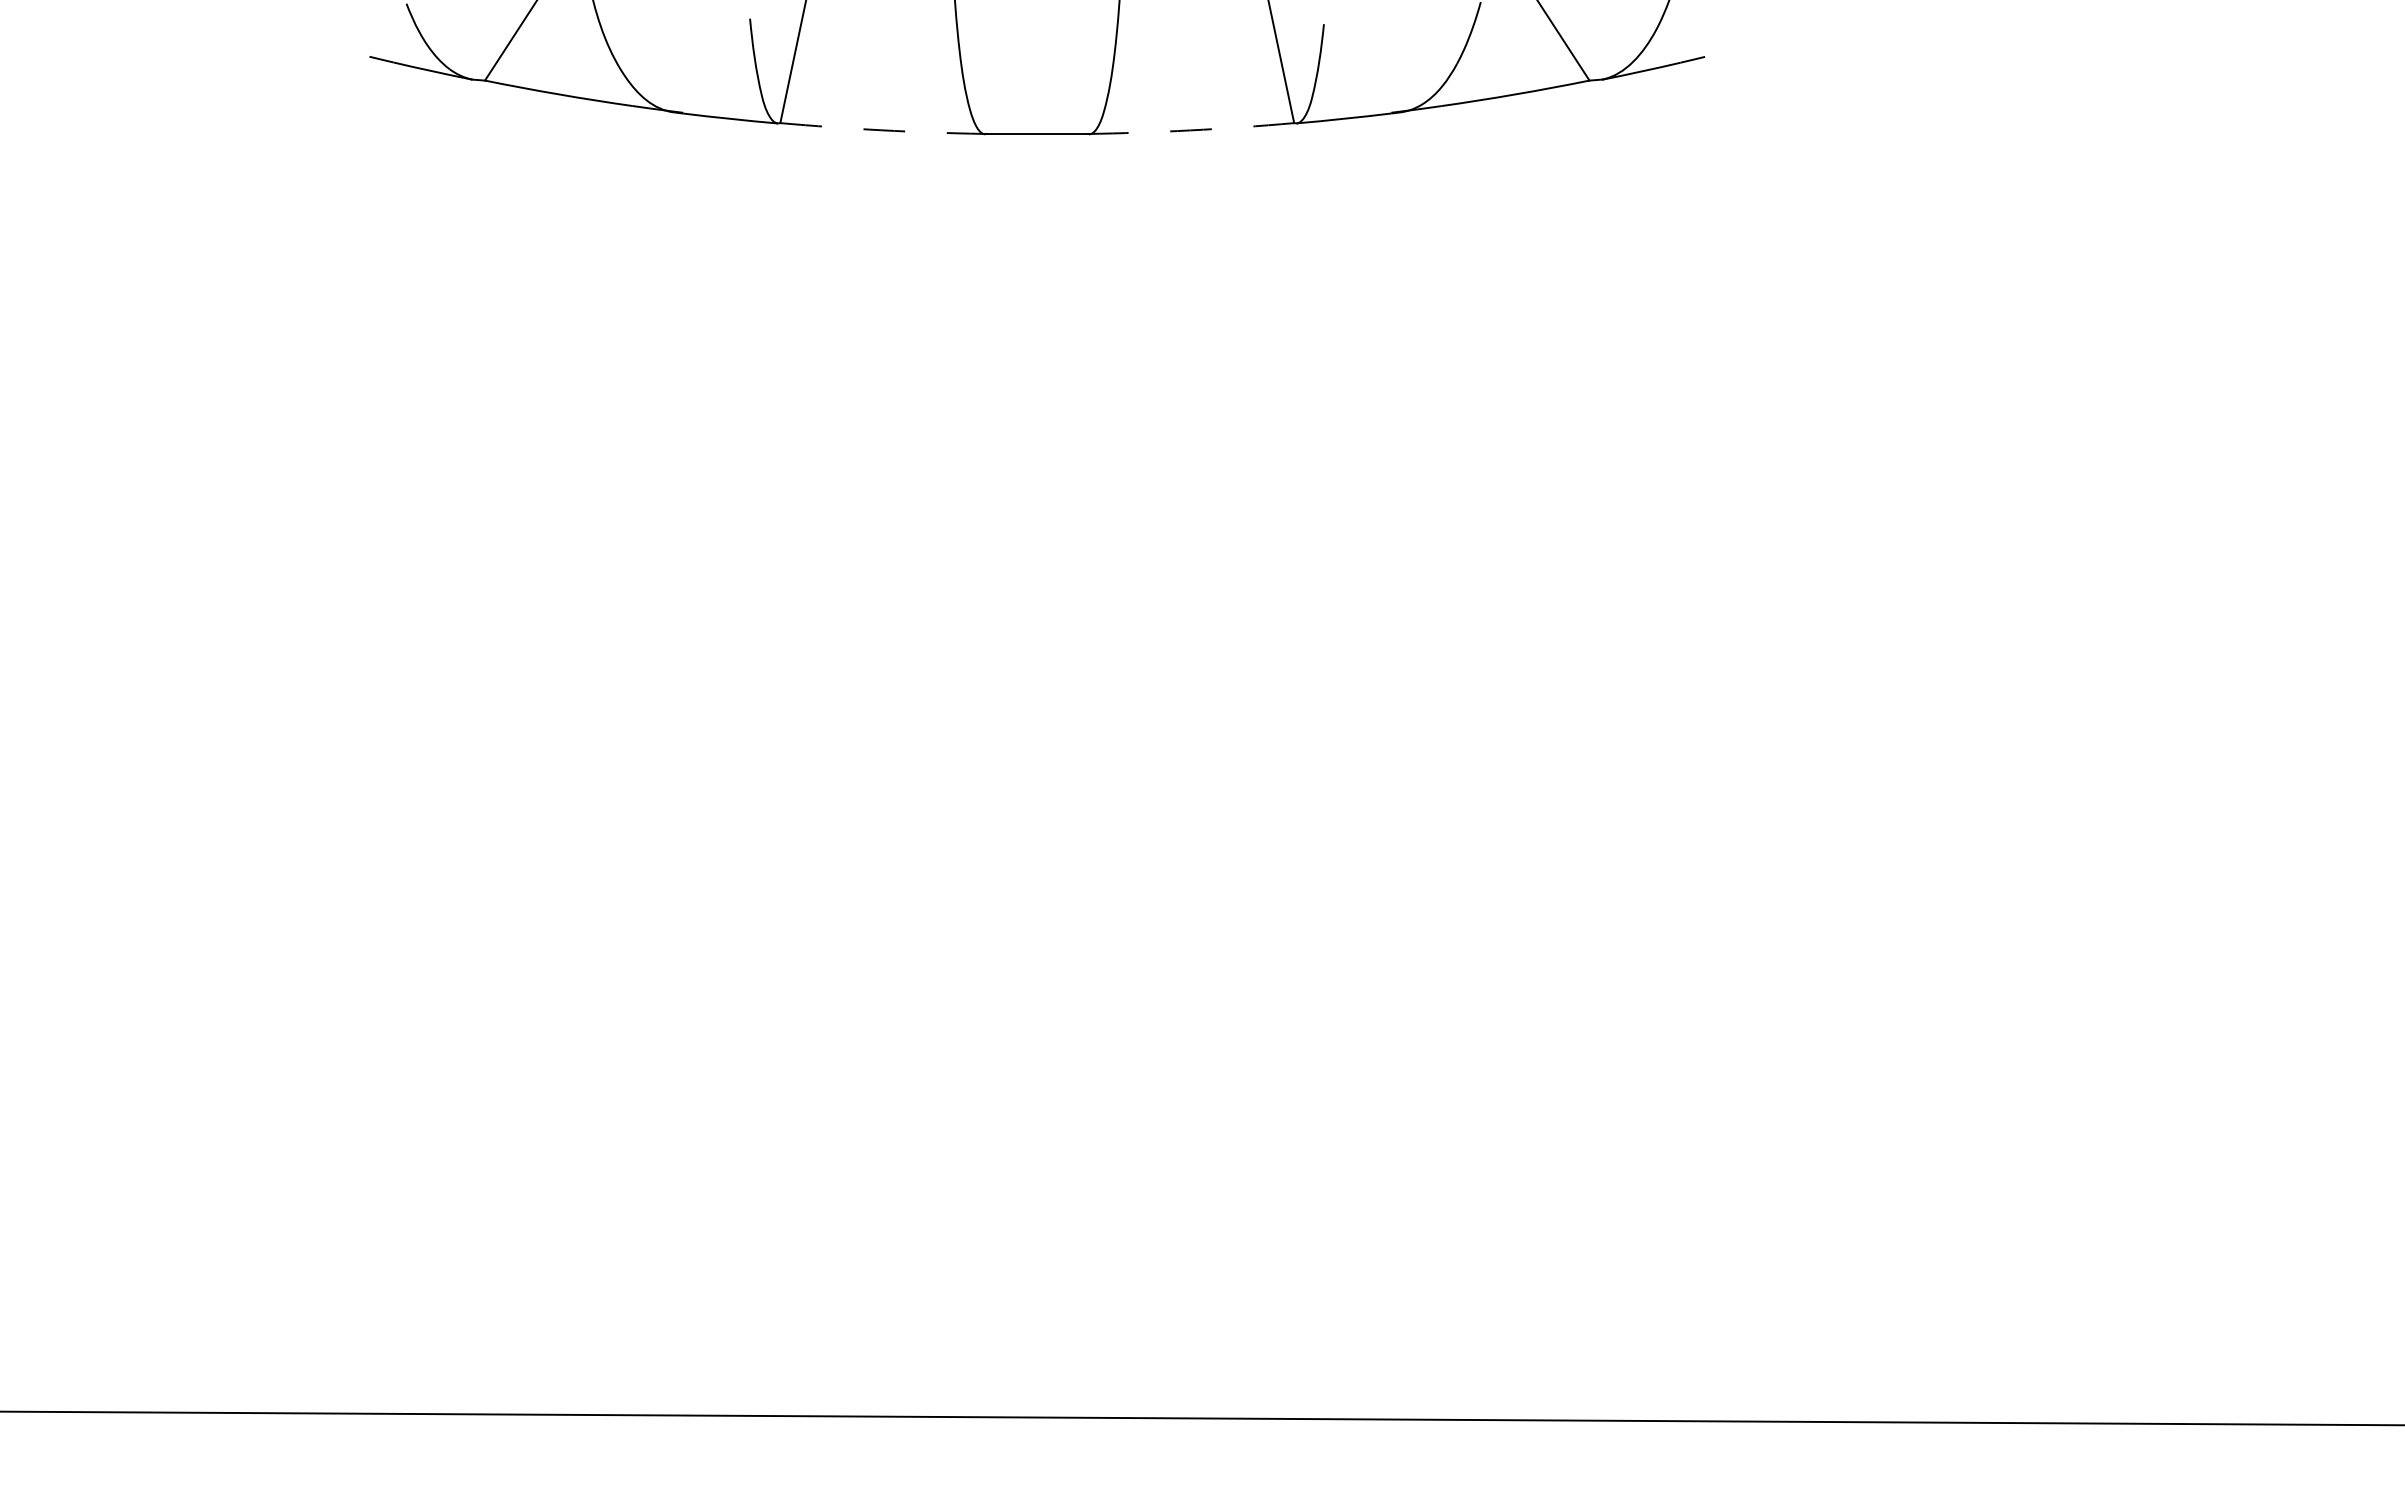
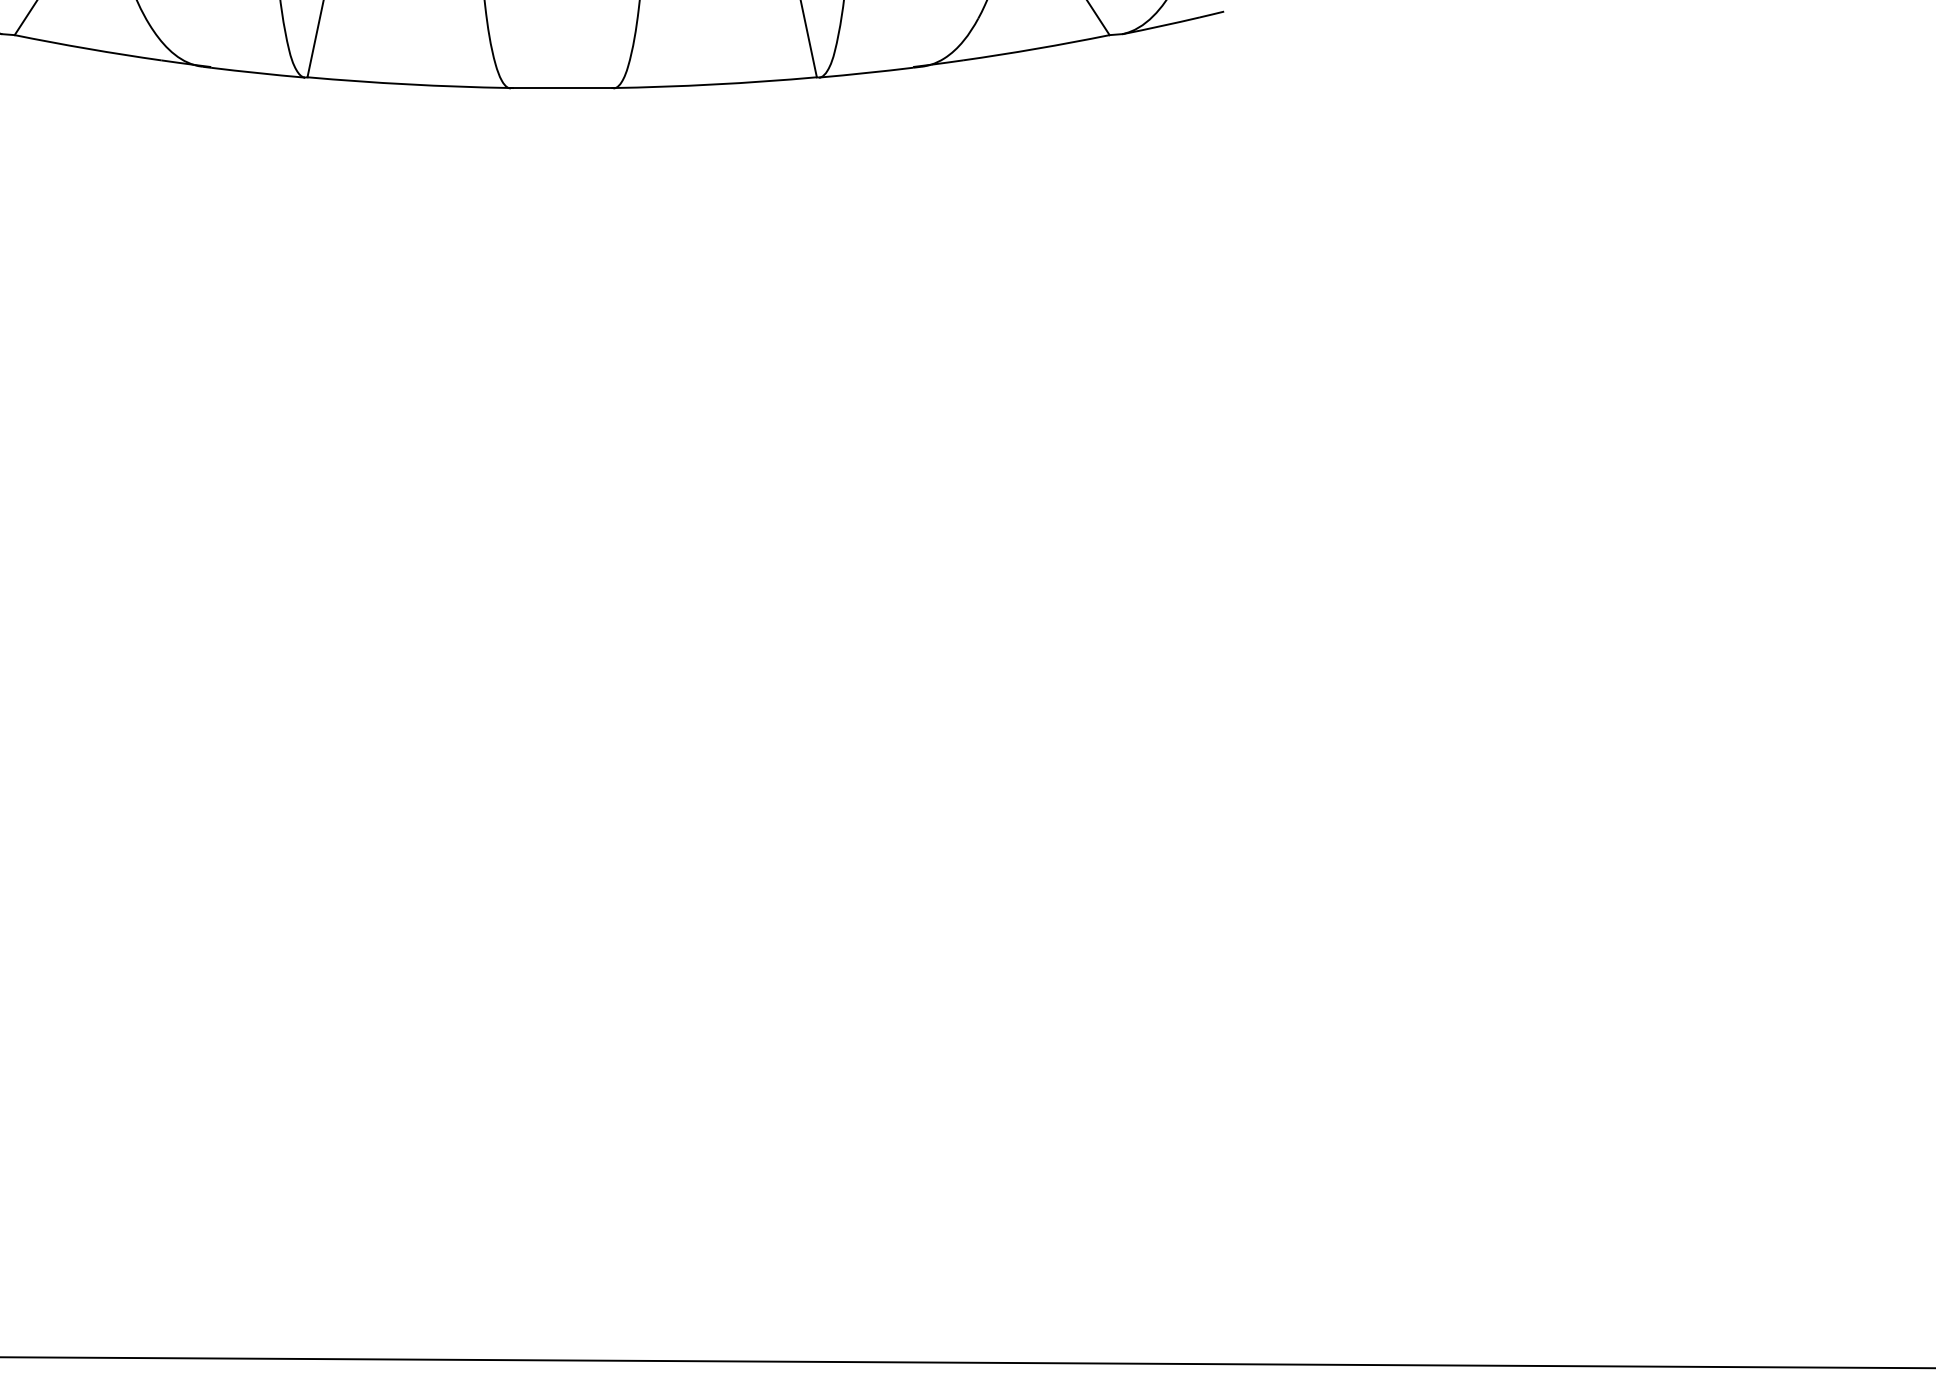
arc: (881, 130) -> (407, 84), dashed -> solid
arc: (1190, 130) -> (714, 84), dashed -> solid

